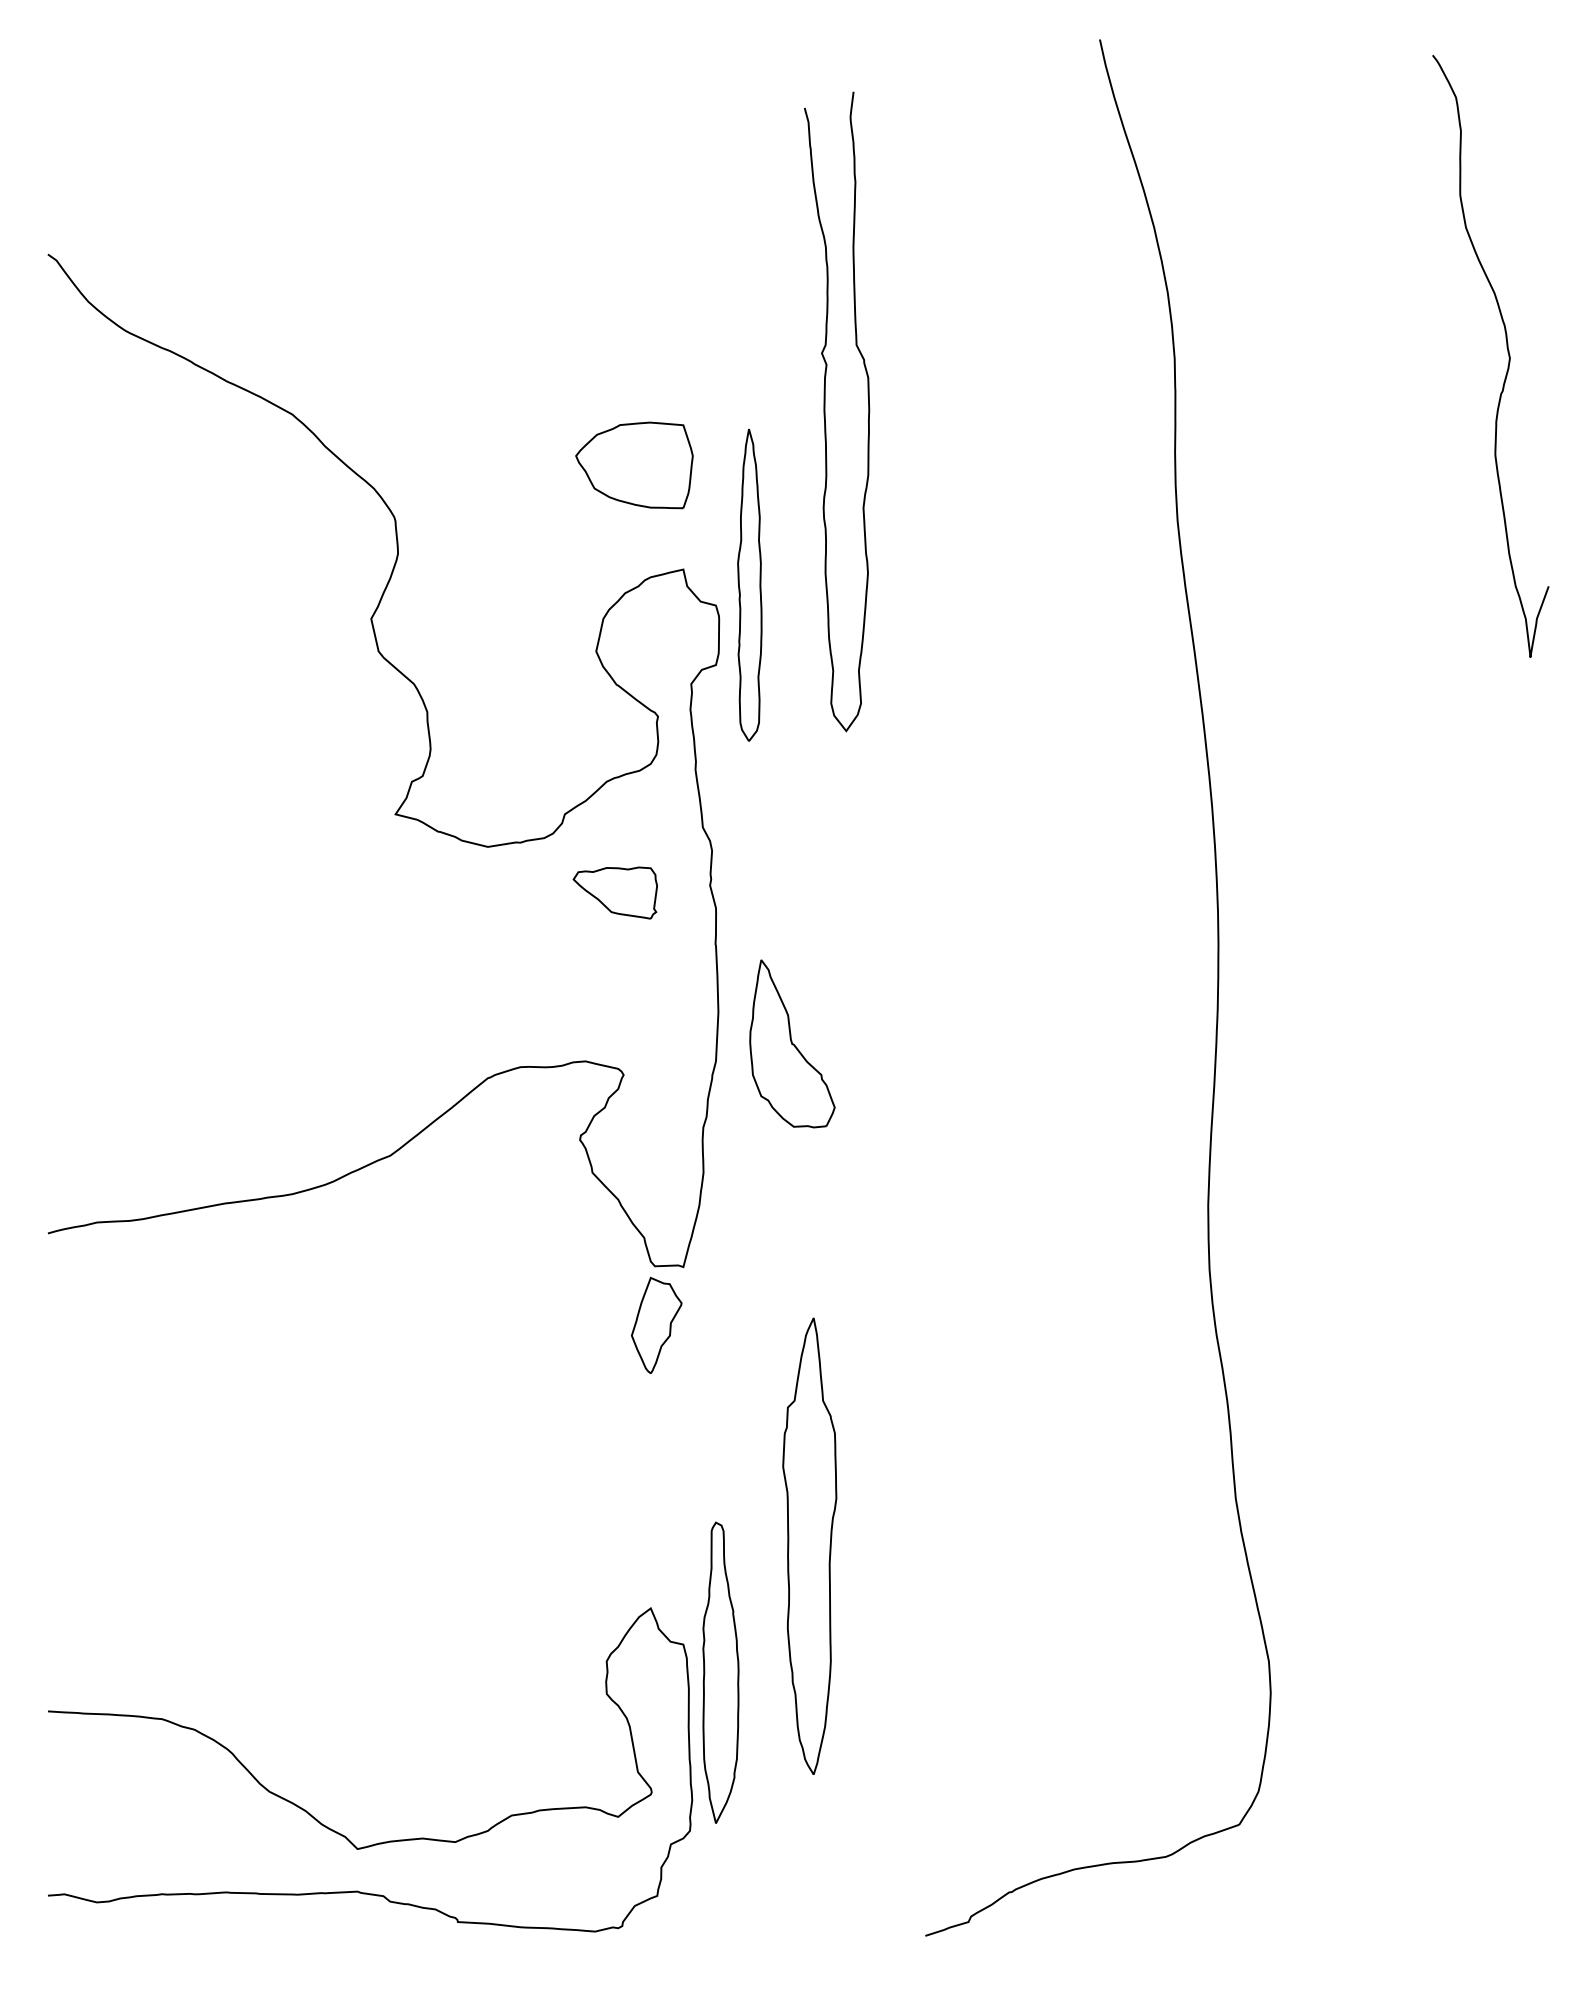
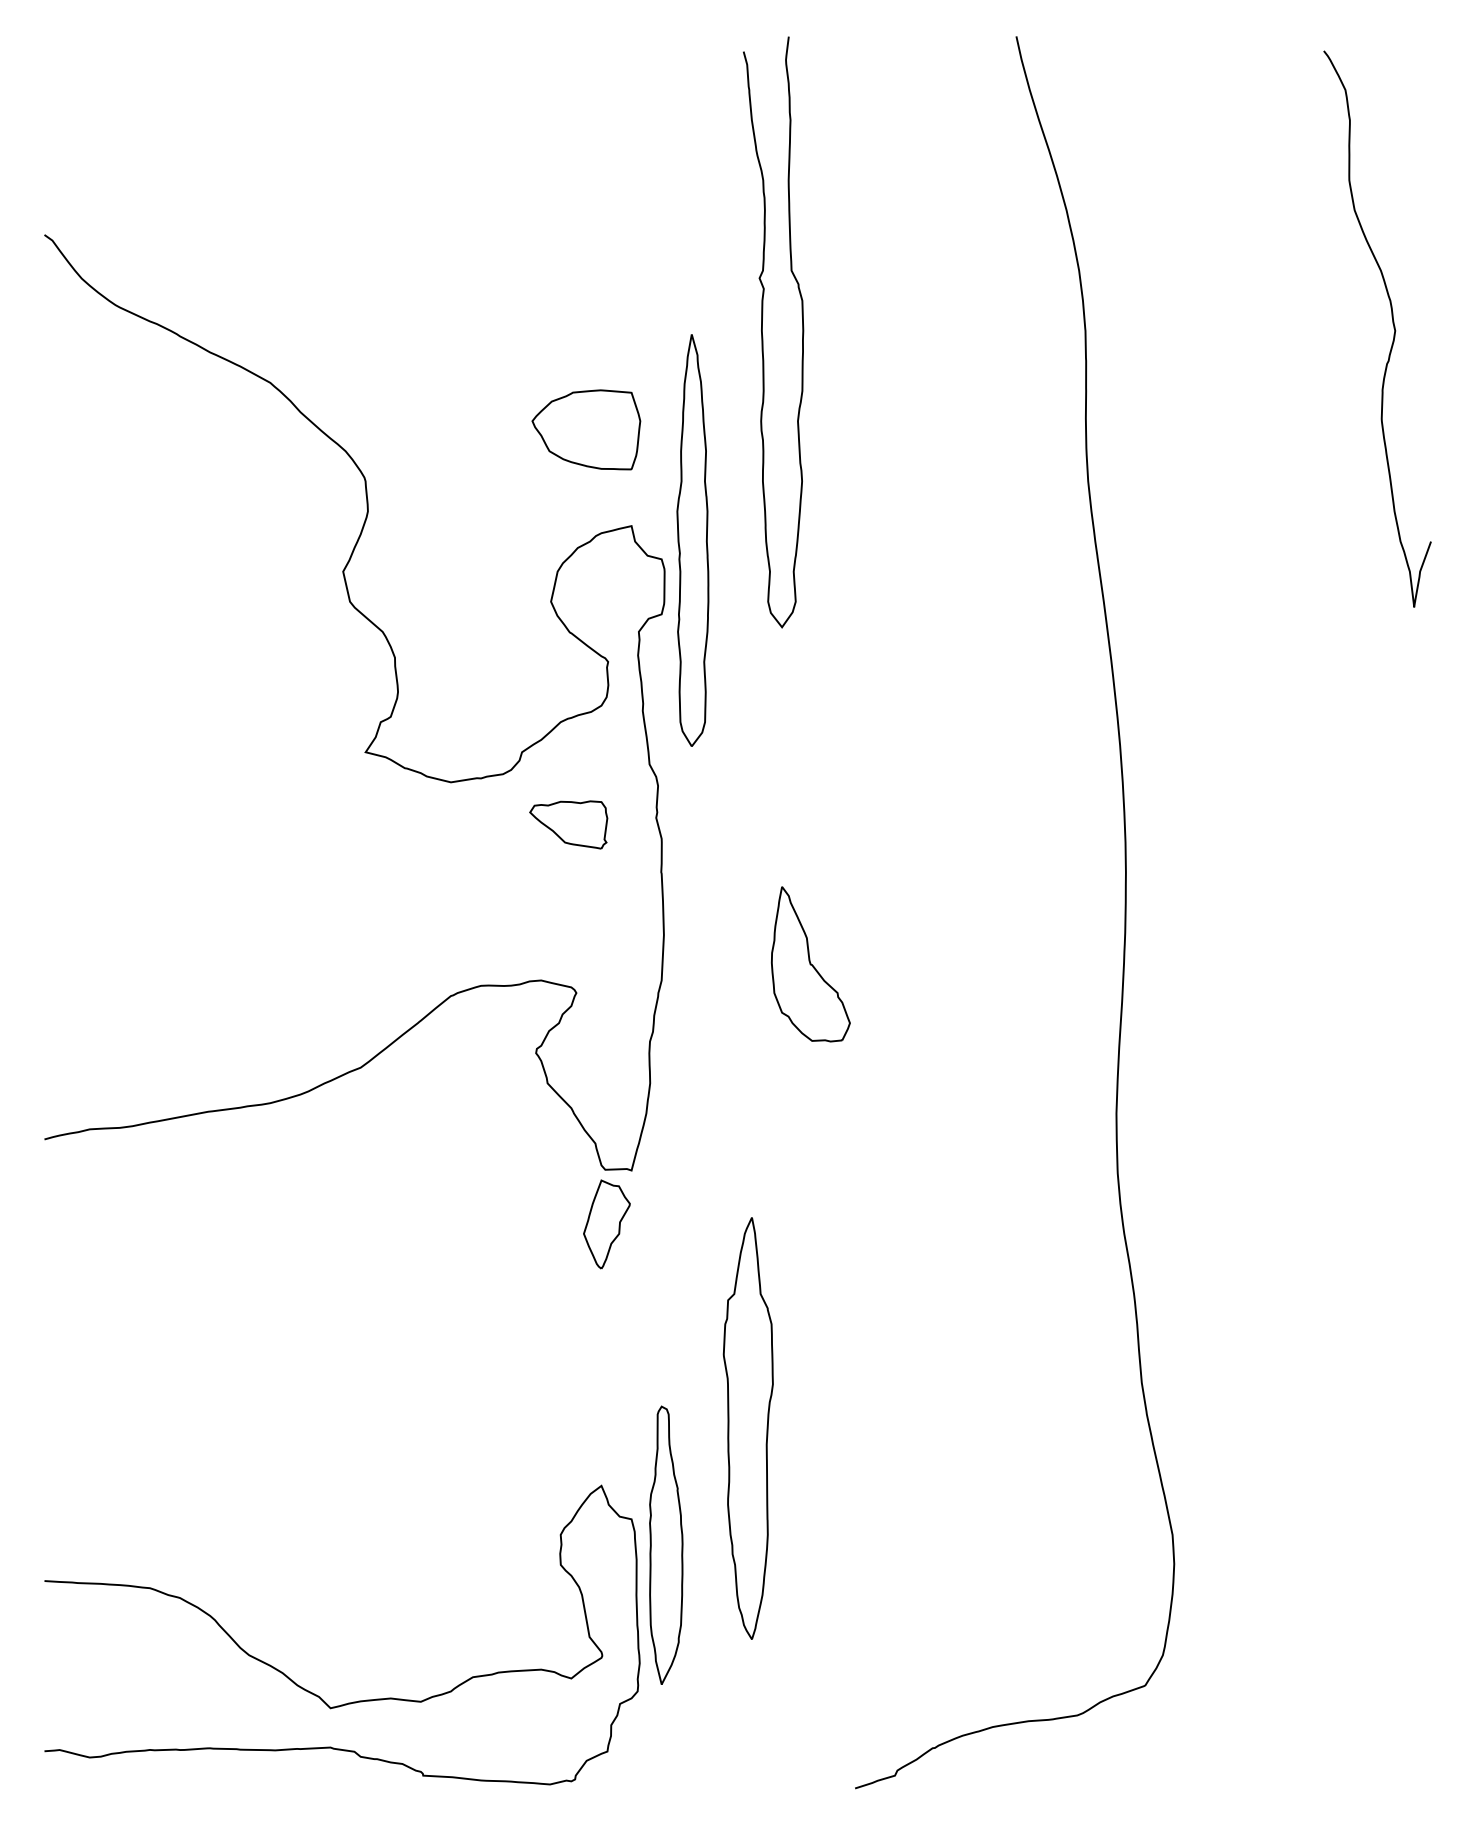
curve: (825, 411) -> (762, 332), moved
part: (749, 585) -> (692, 540), size x1.43
part: (792, 1043) -> (810, 963), moved

